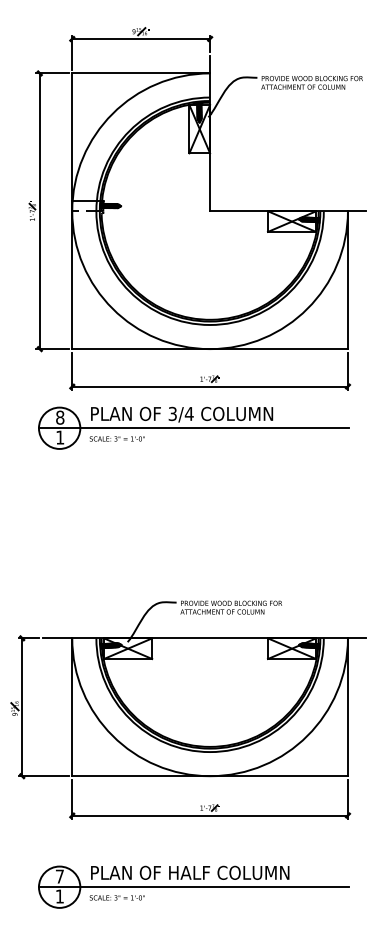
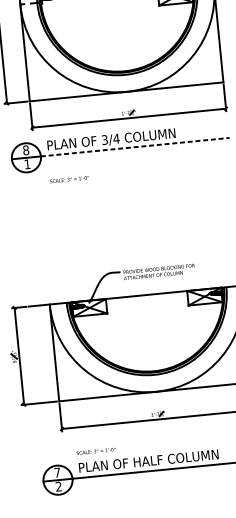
line: (215, 428) -> (135, 147), solid -> dashed
text: (116, 438) -> (68, 179), moved
text: (59, 896) -> (58, 486), 1 -> 2
text: (116, 897) -> (95, 451), moved

